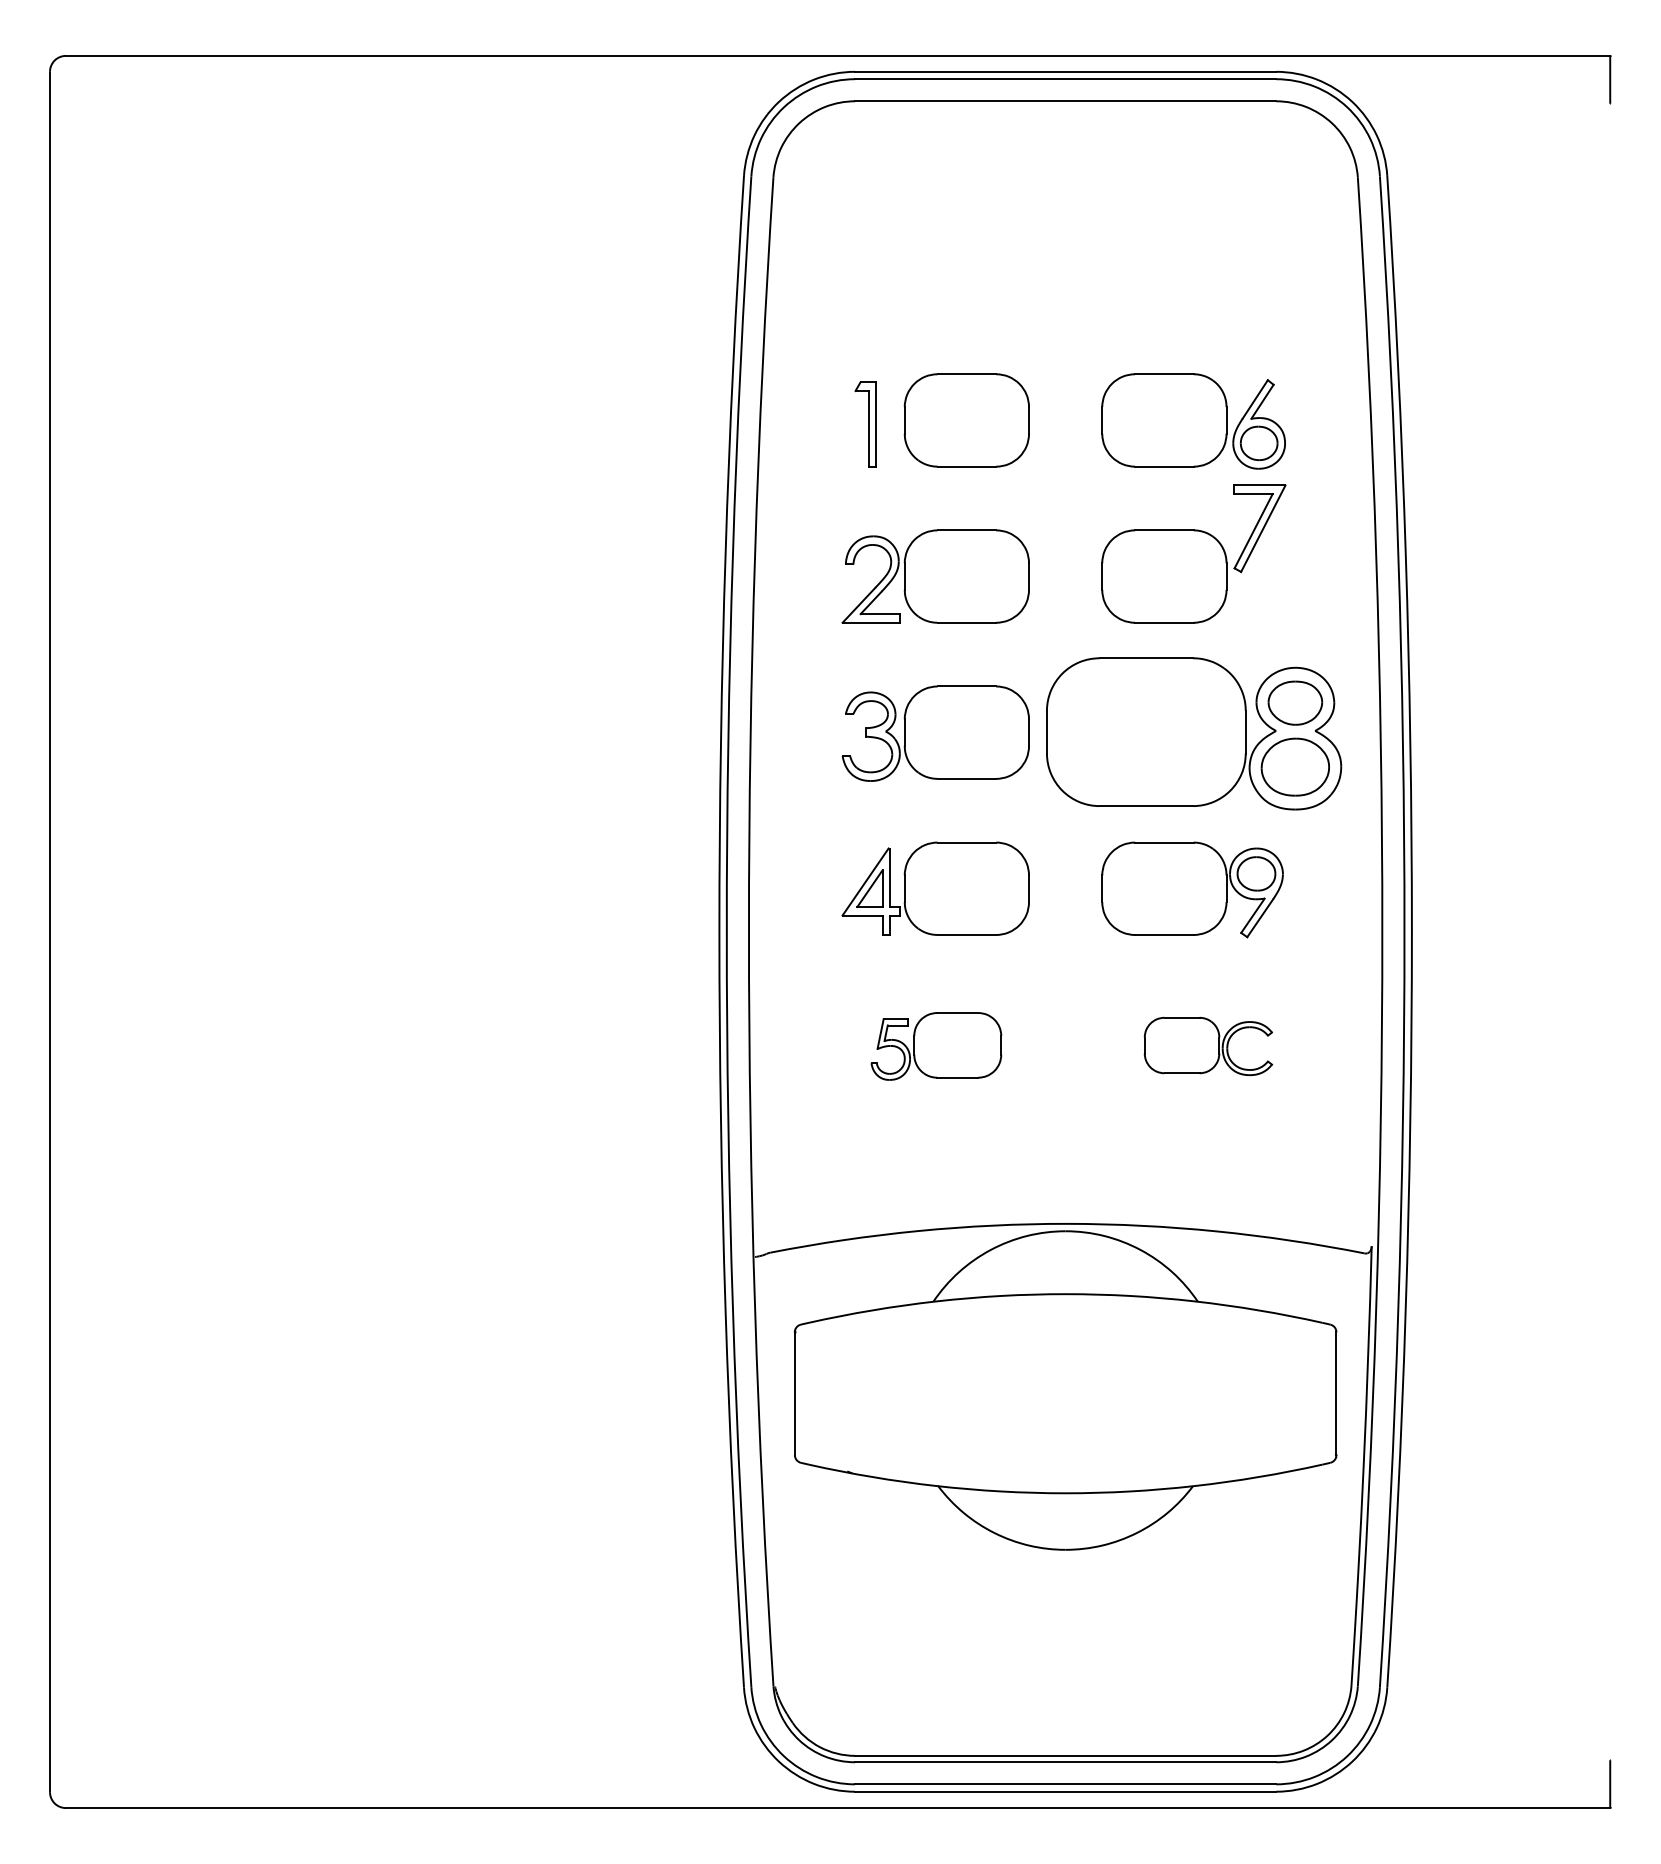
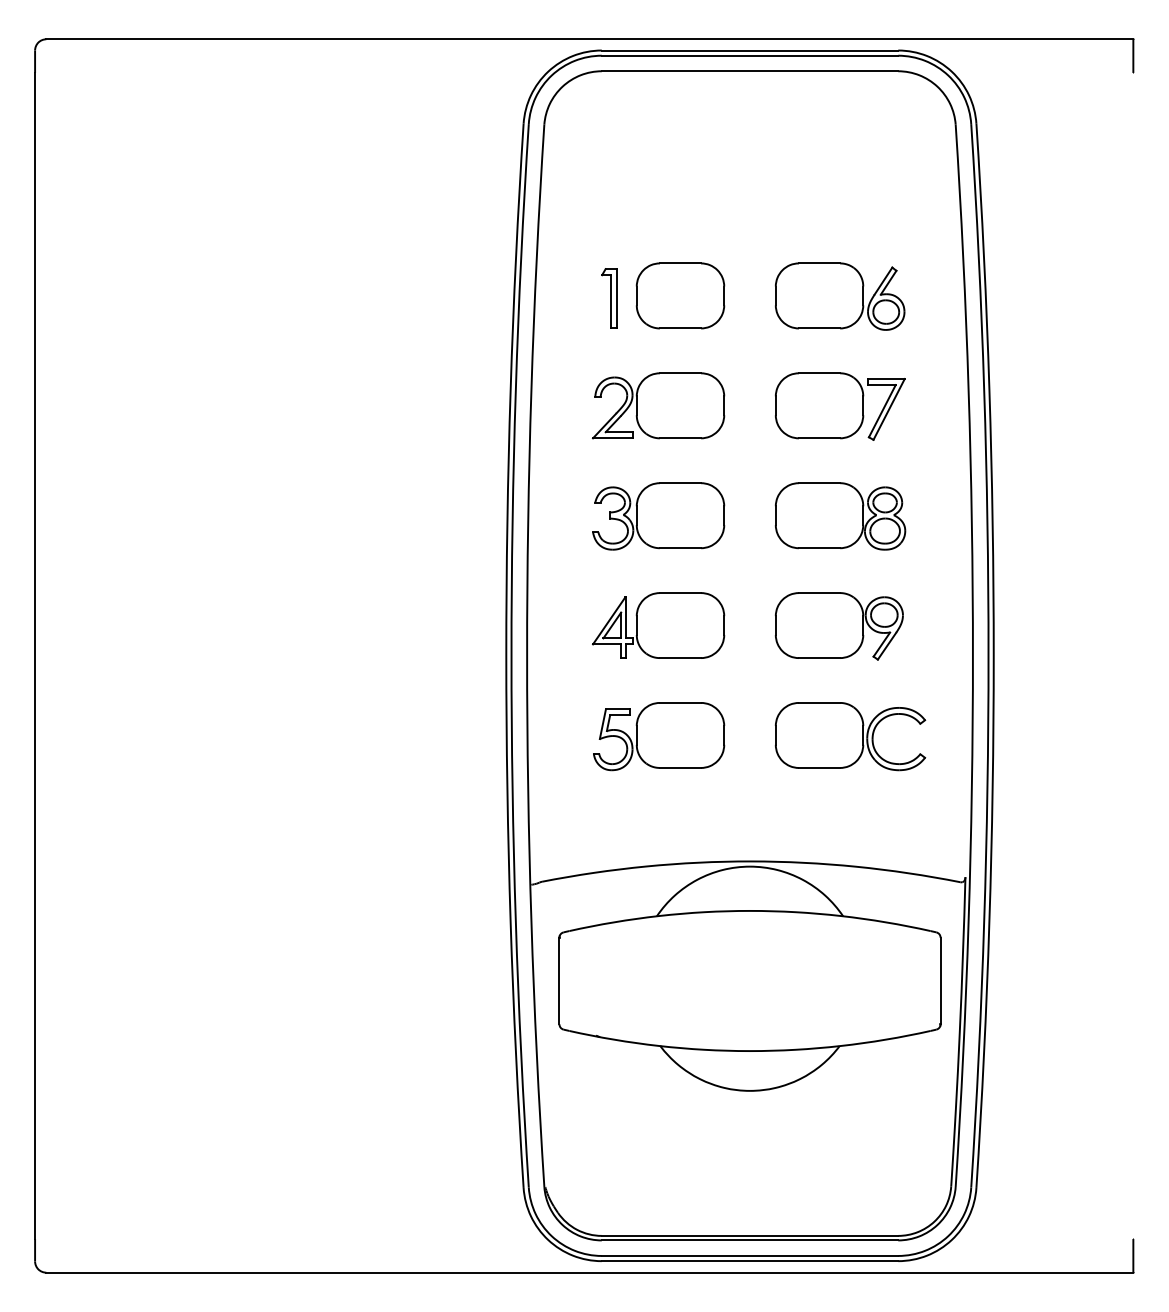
part: (1259, 528) -> (886, 409), moved
part: (1194, 733) -> (840, 516), size x0.62
part: (936, 1046) -> (659, 736), size x1.43
part: (1208, 1046) -> (850, 736), size x1.67

